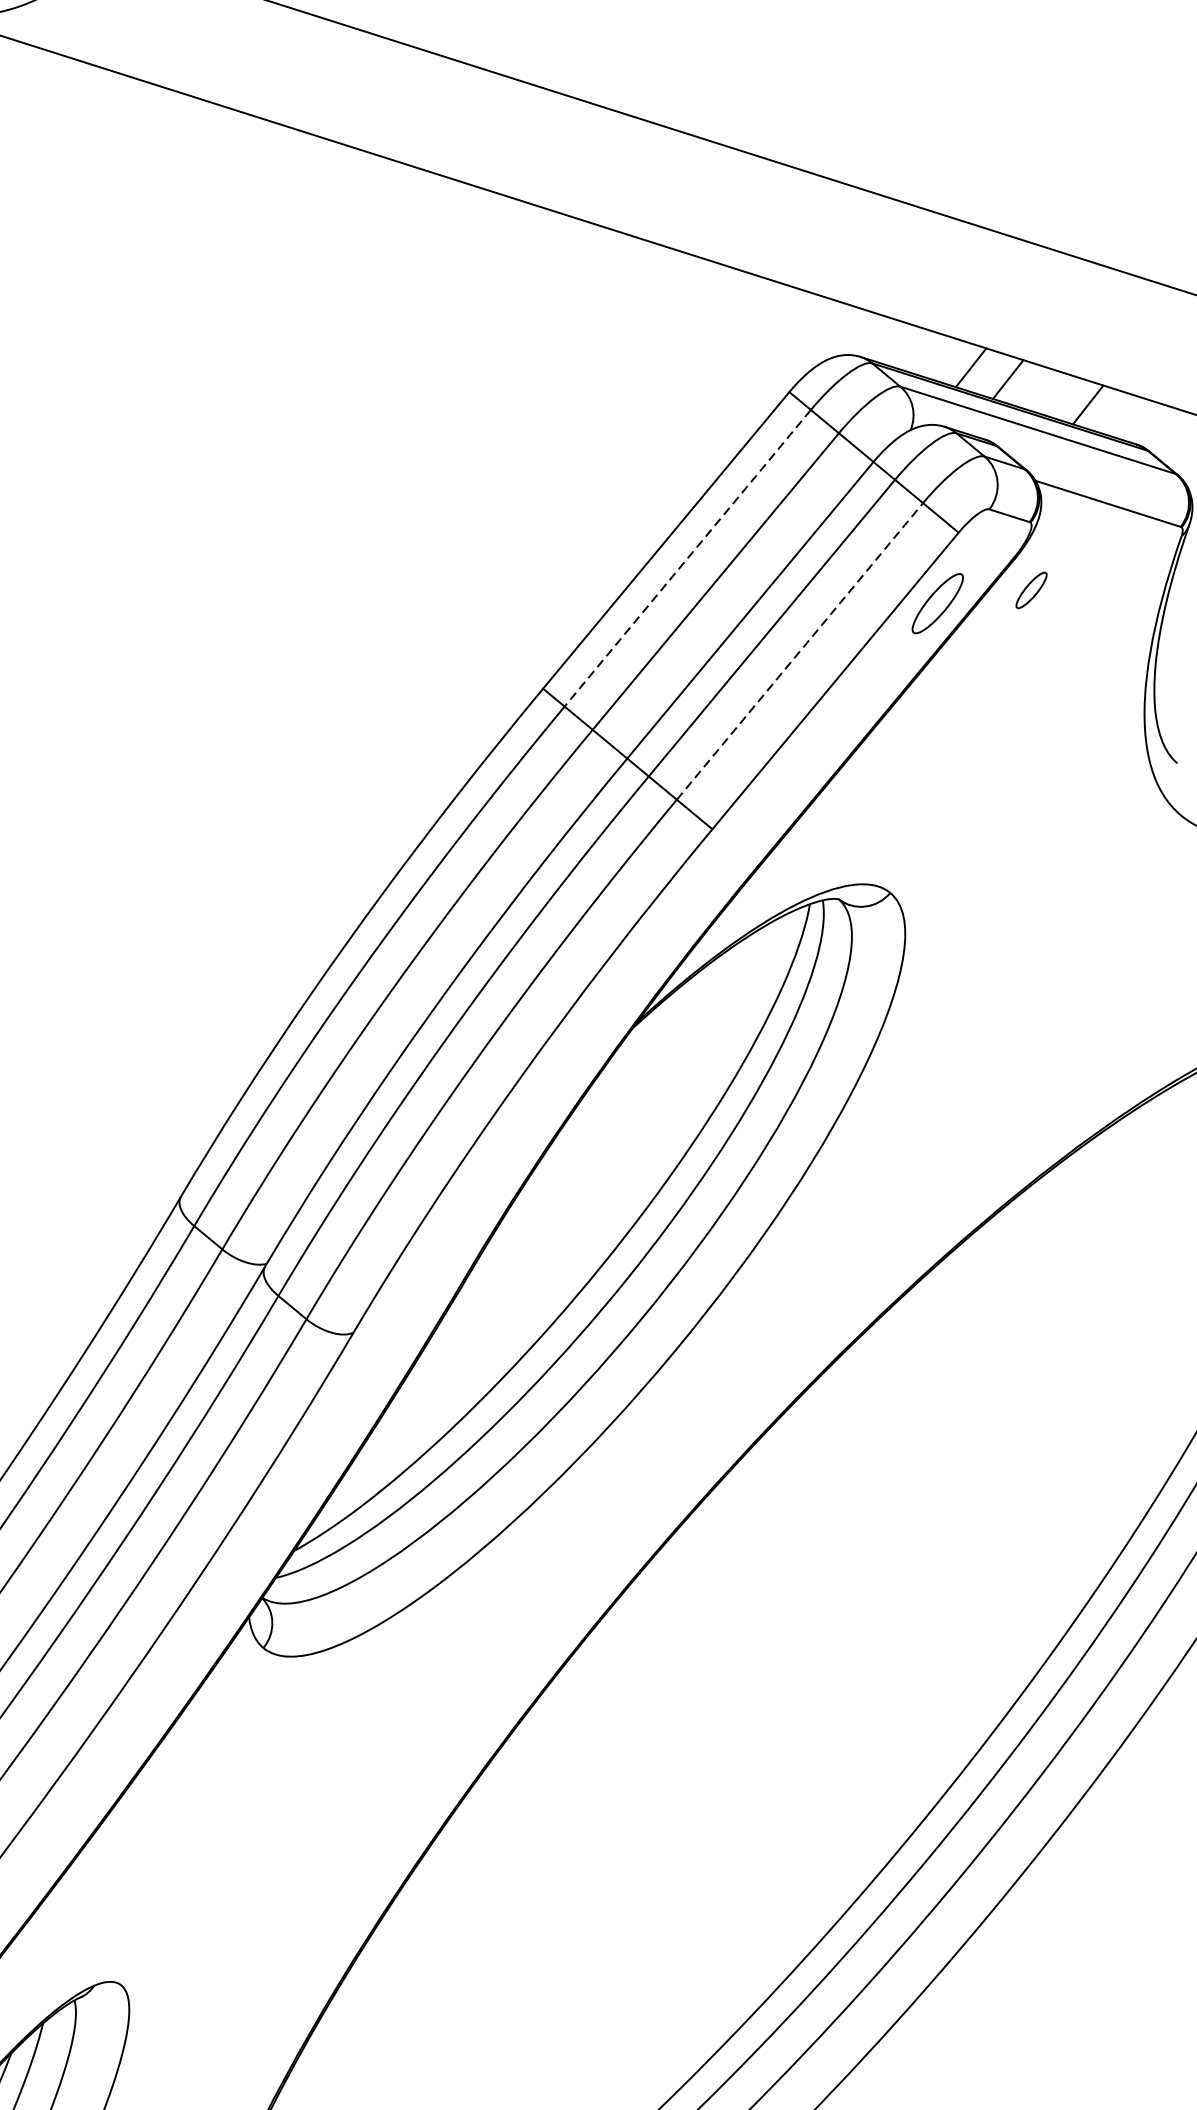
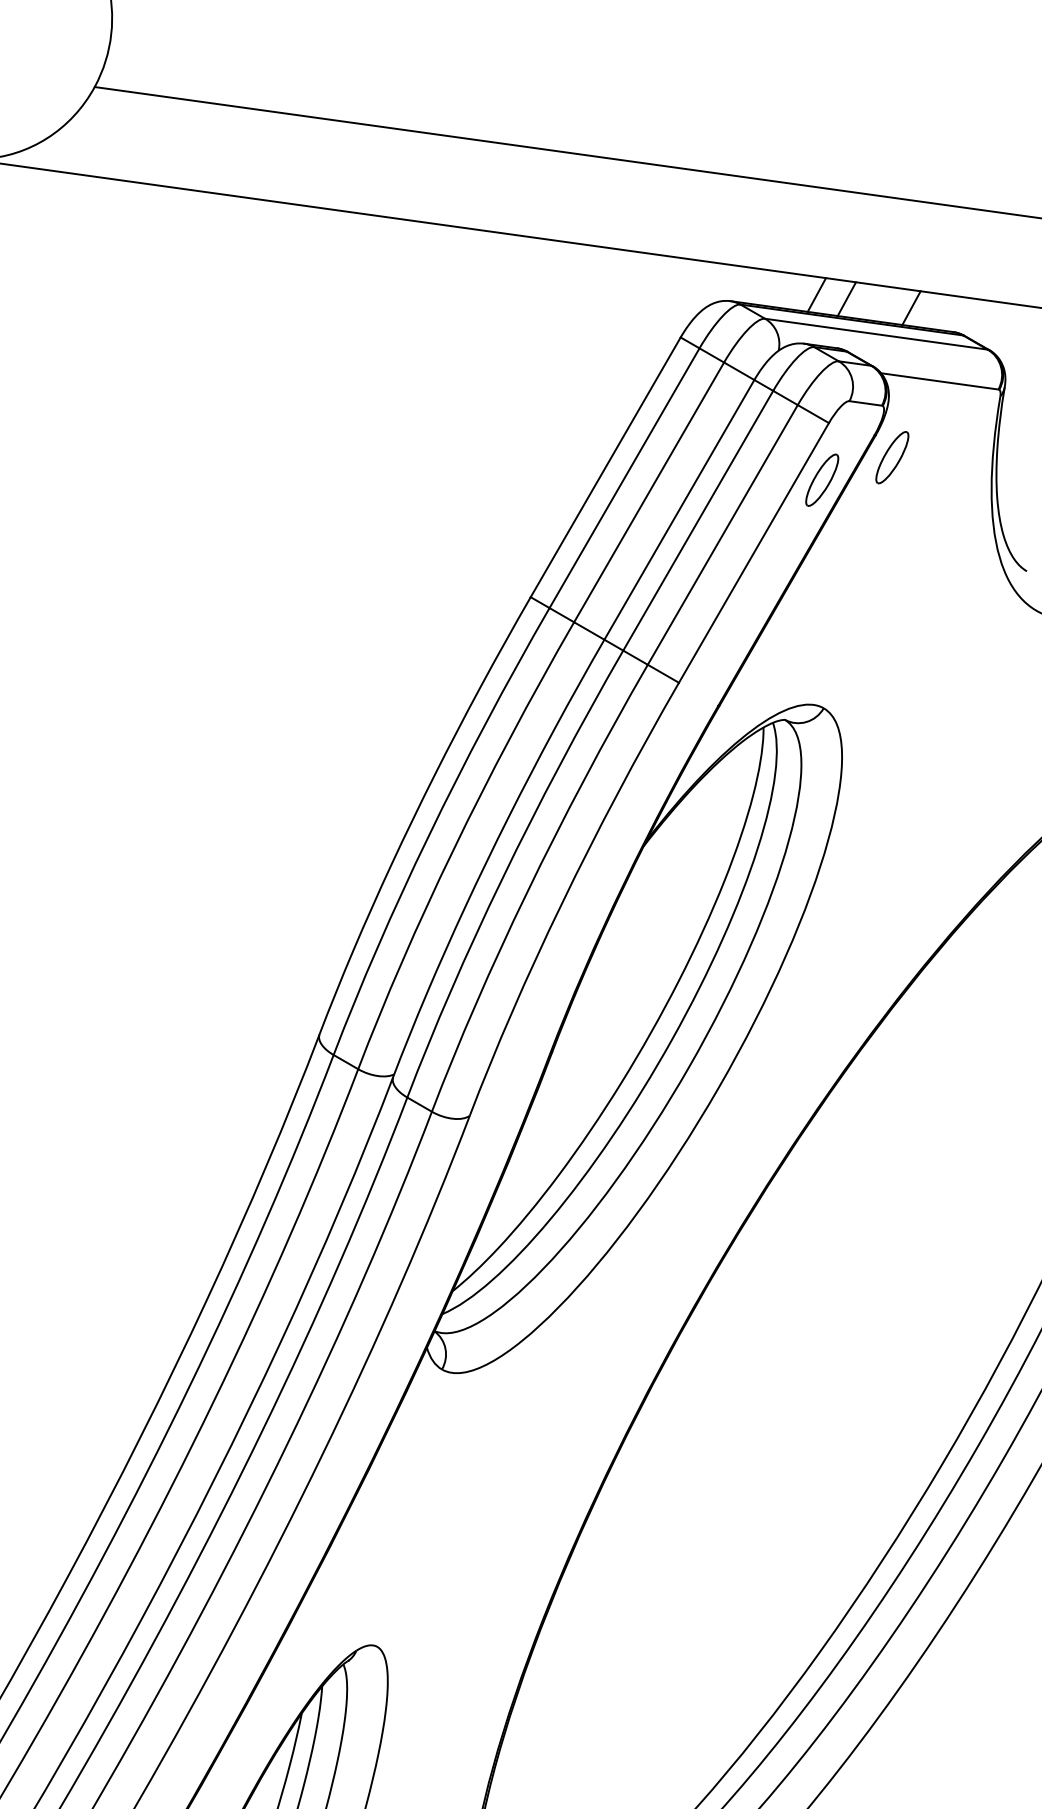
line: (687, 558) -> (624, 478), dashed -> solid
part: (1031, 590) -> (892, 457), size x1.67
line: (799, 650) -> (722, 534), dashed -> solid

